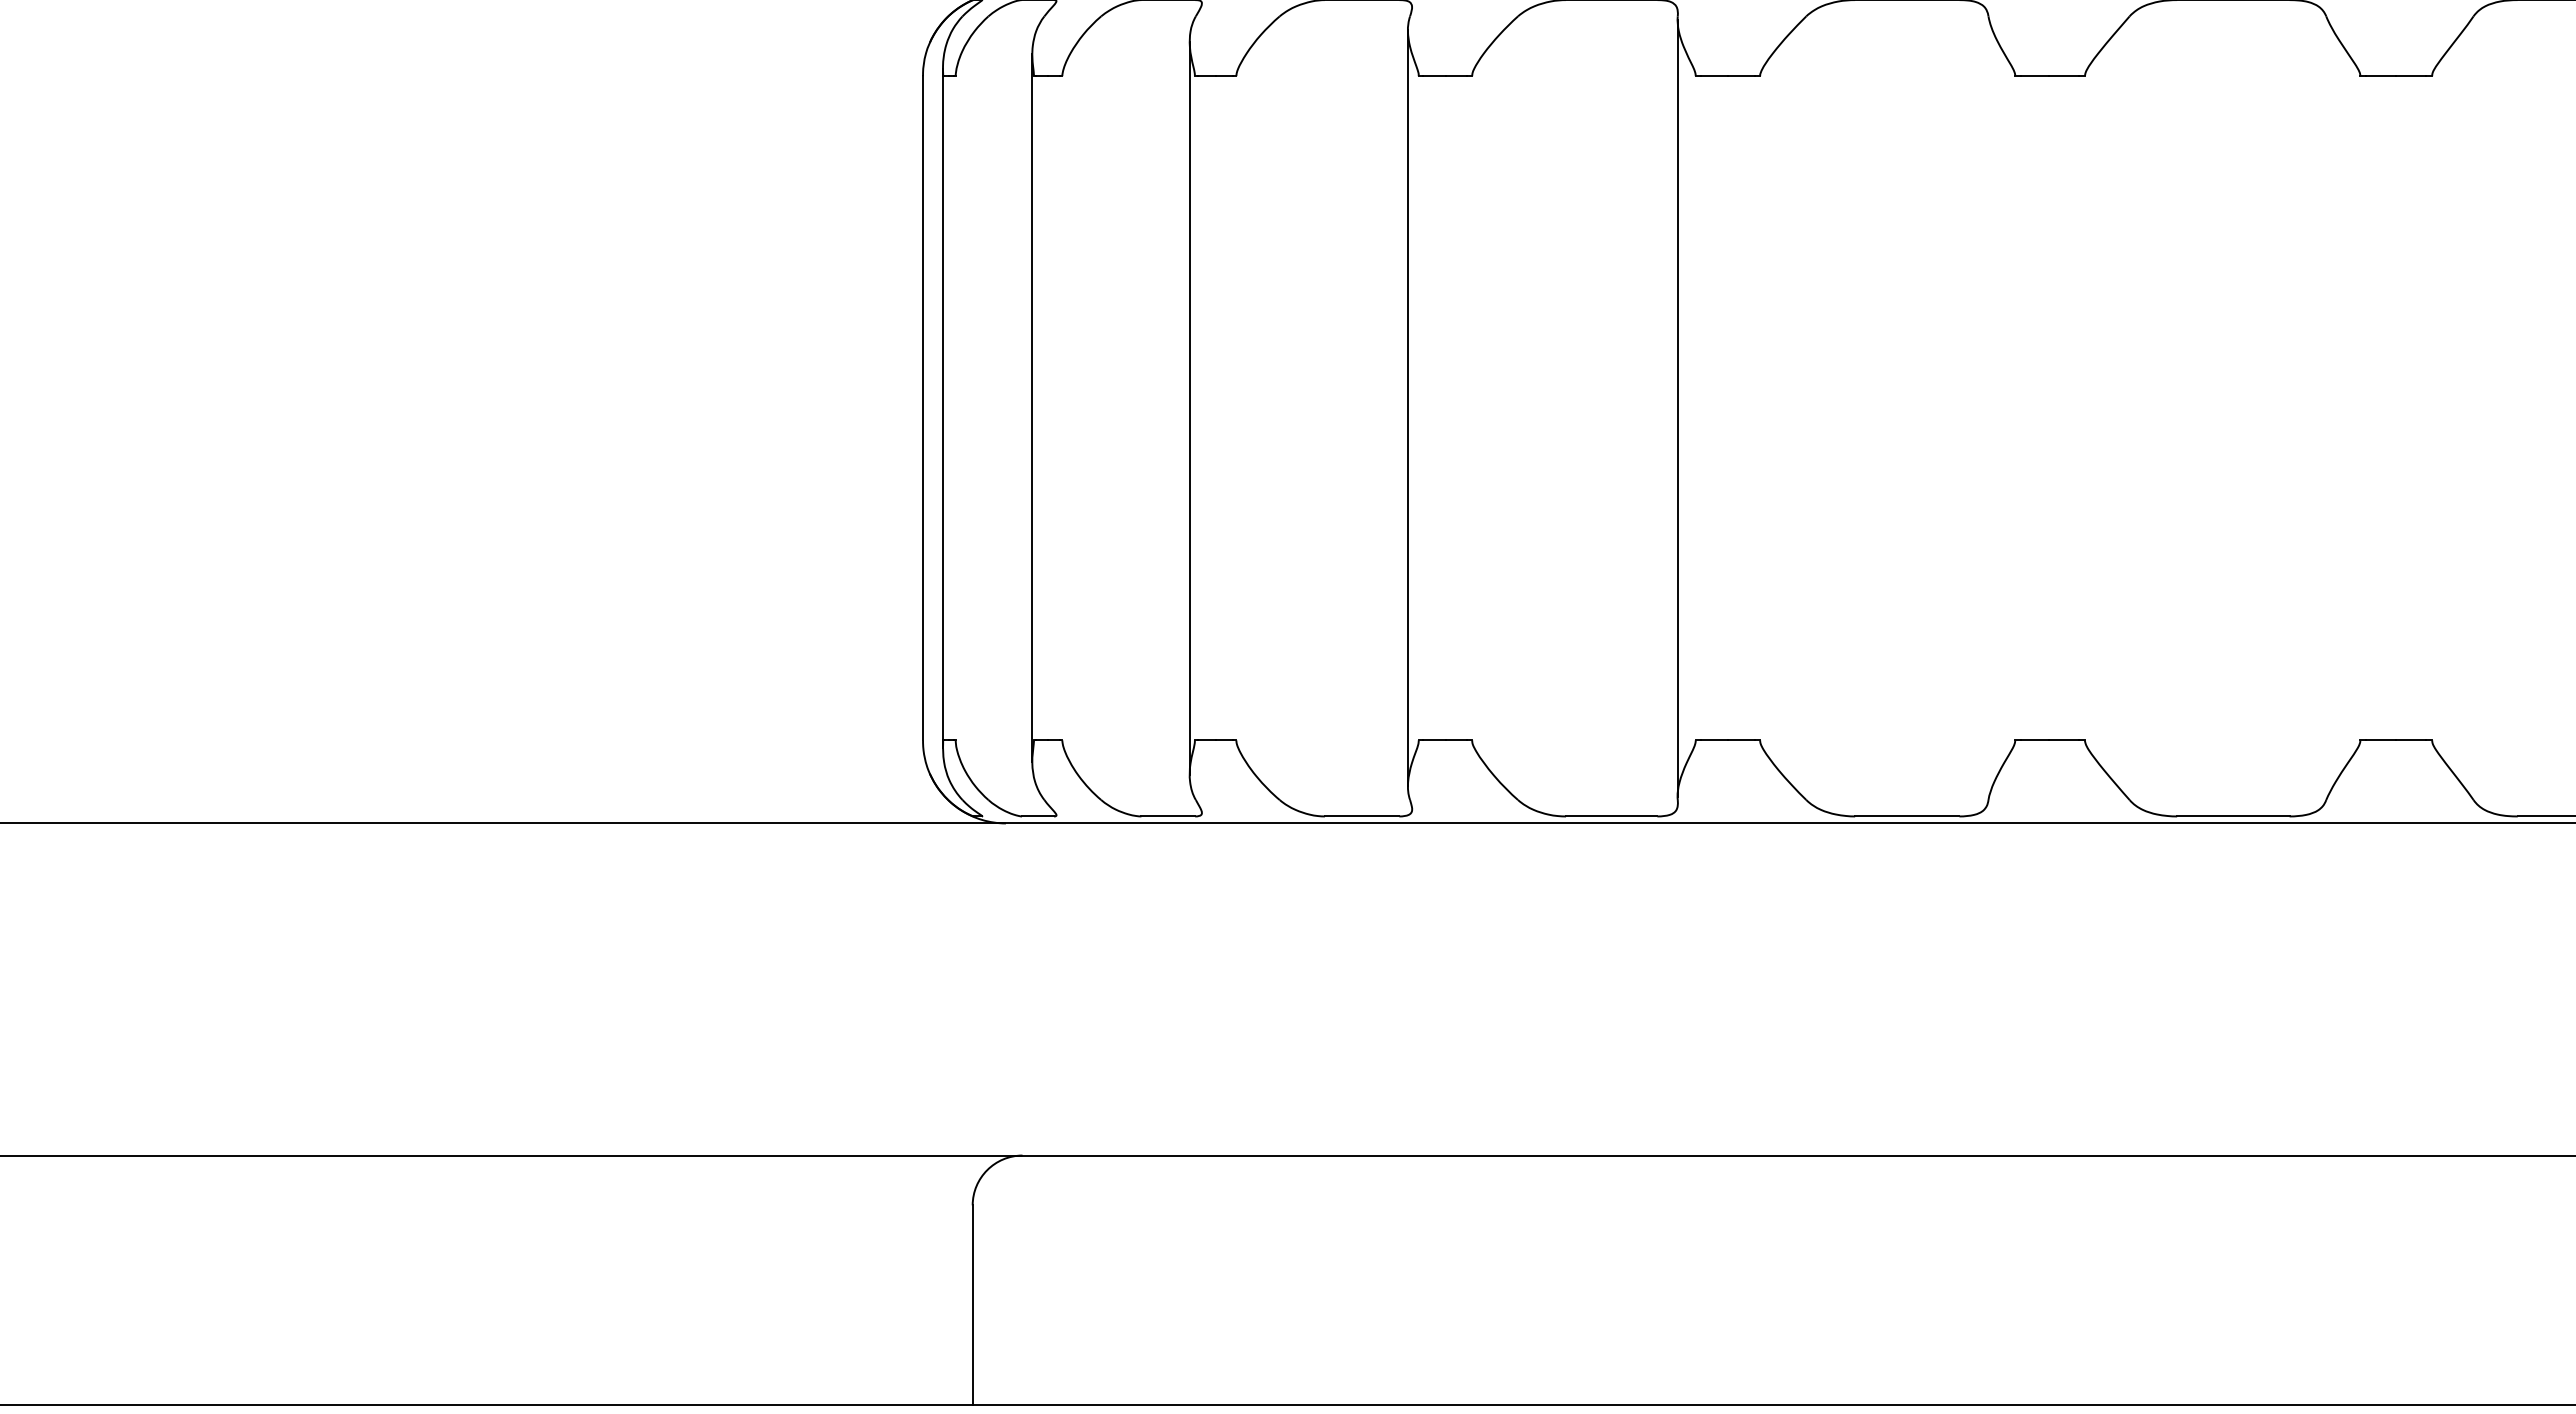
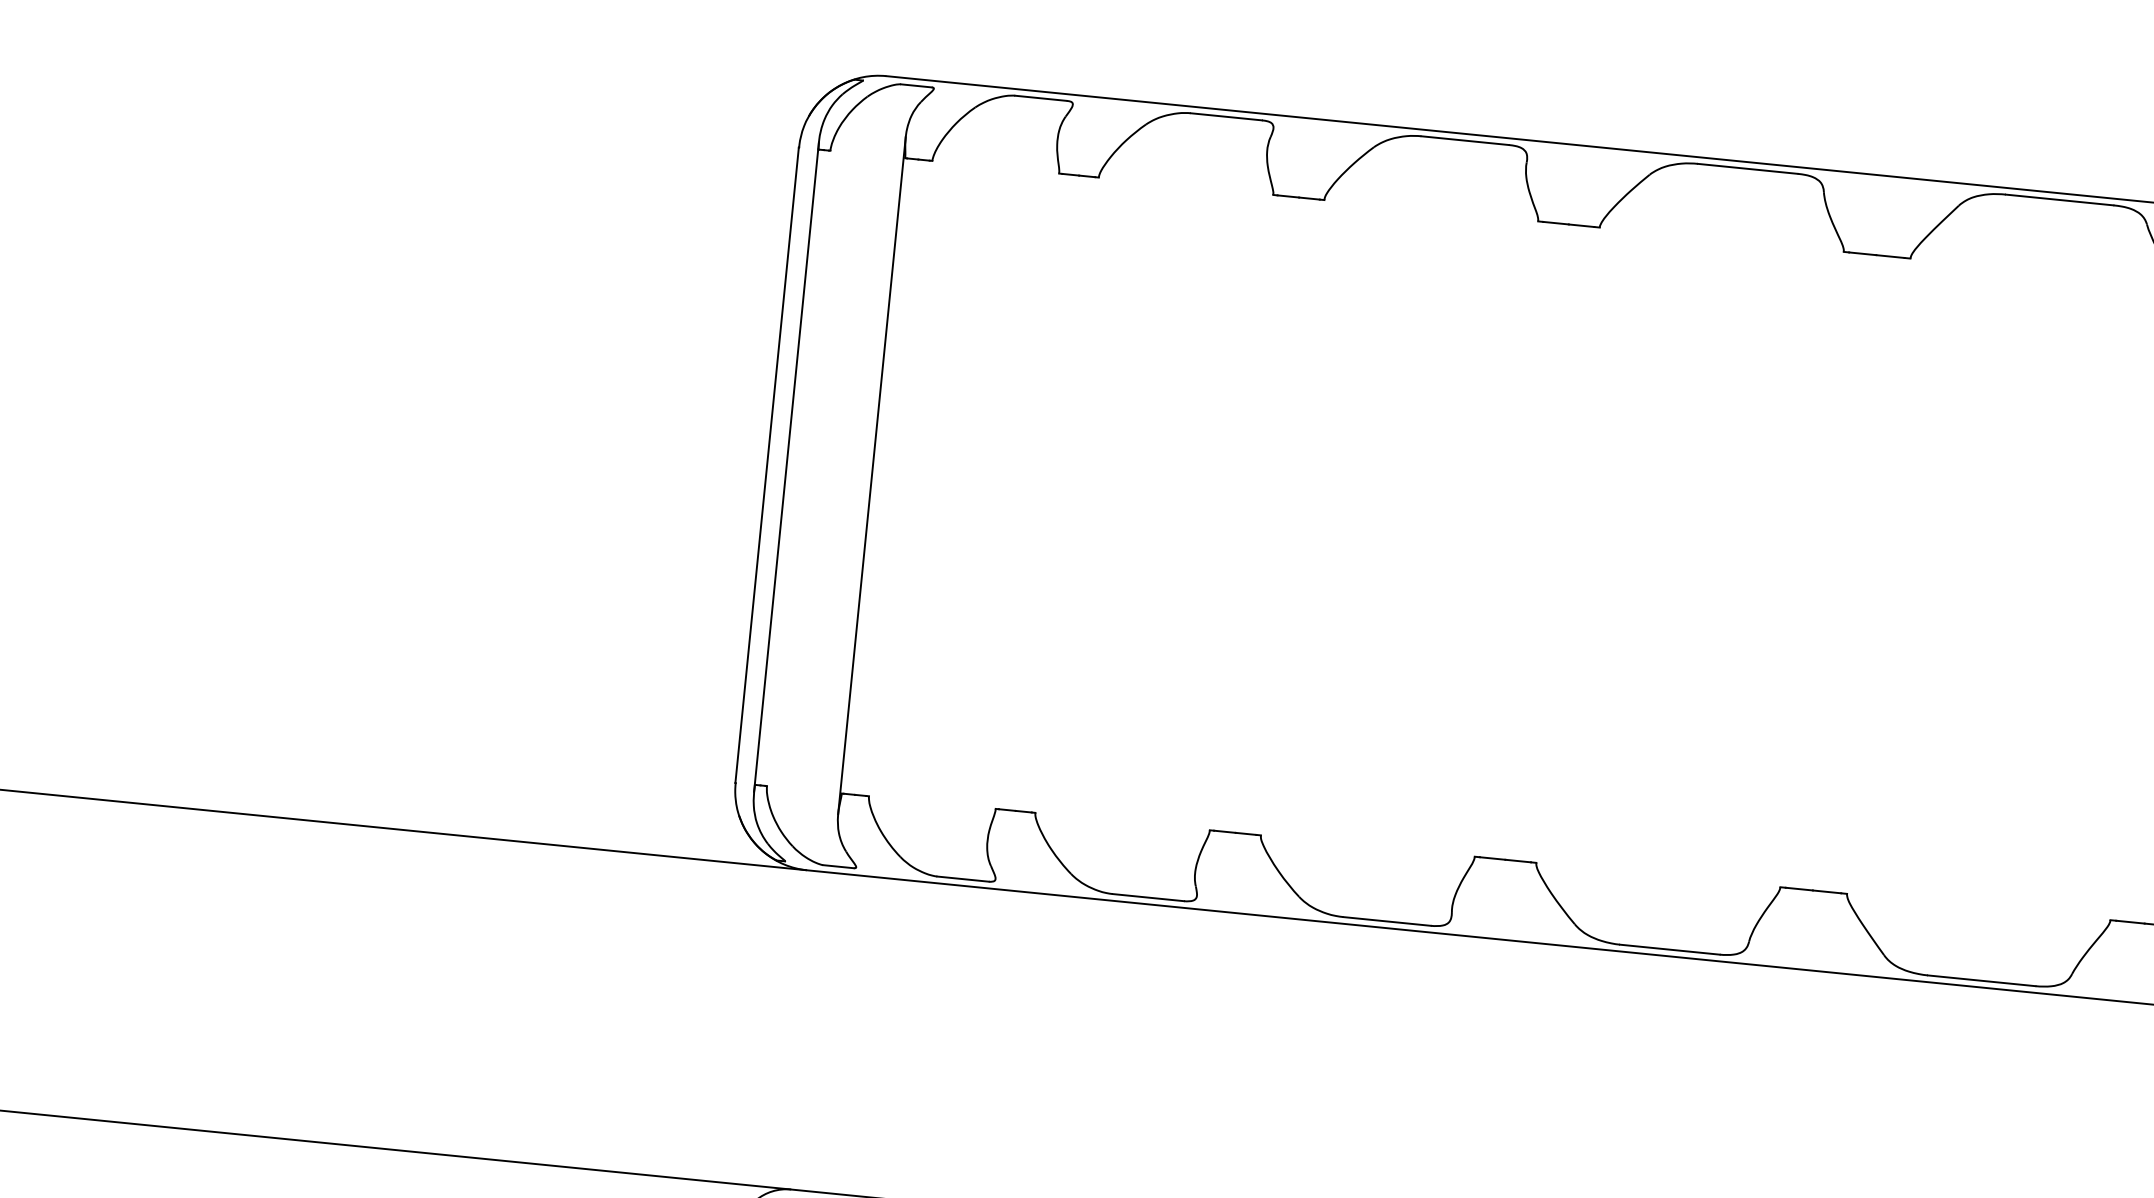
line: (1189, 407) -> (1022, 489), removed
line: (1407, 408) -> (1230, 511), removed
line: (1677, 408) -> (1489, 537), removed

